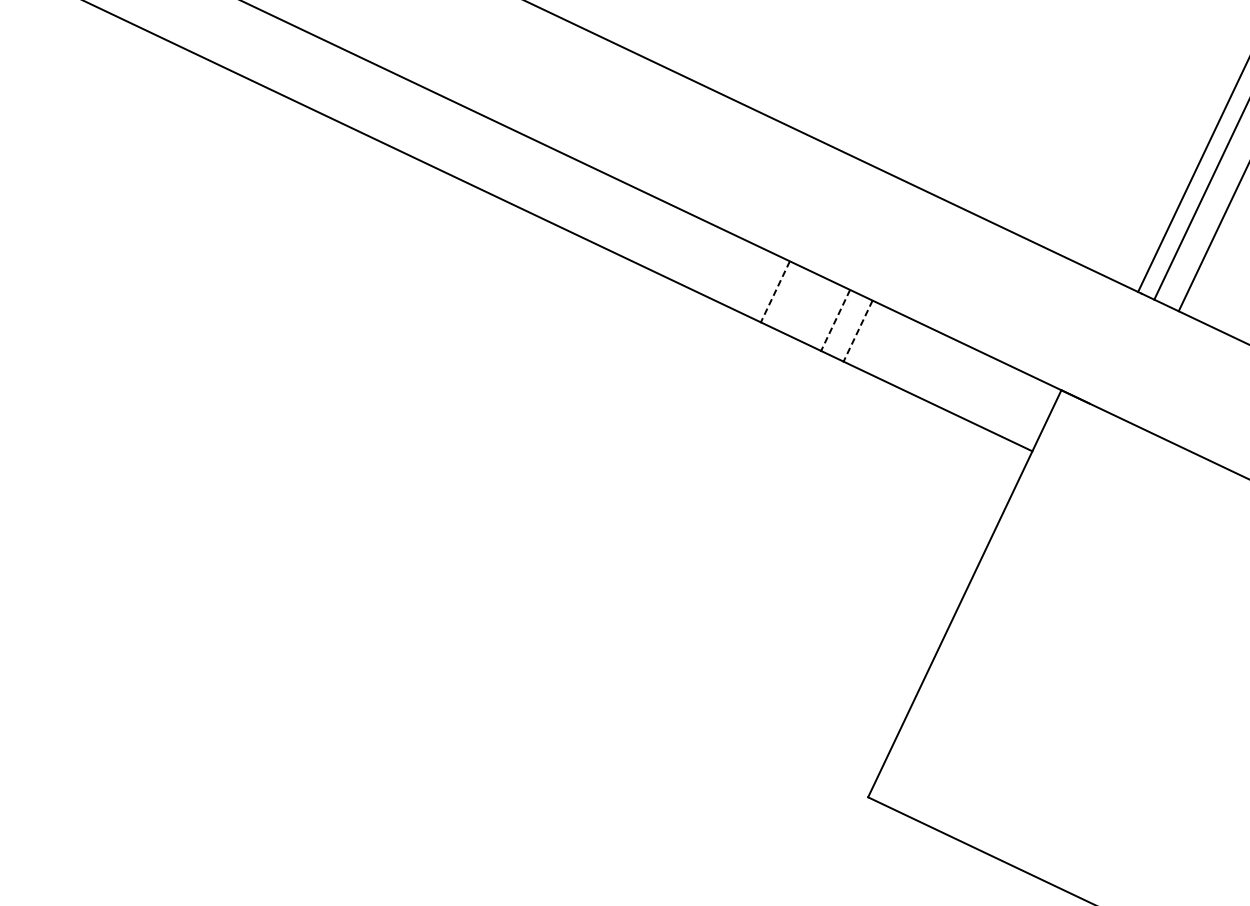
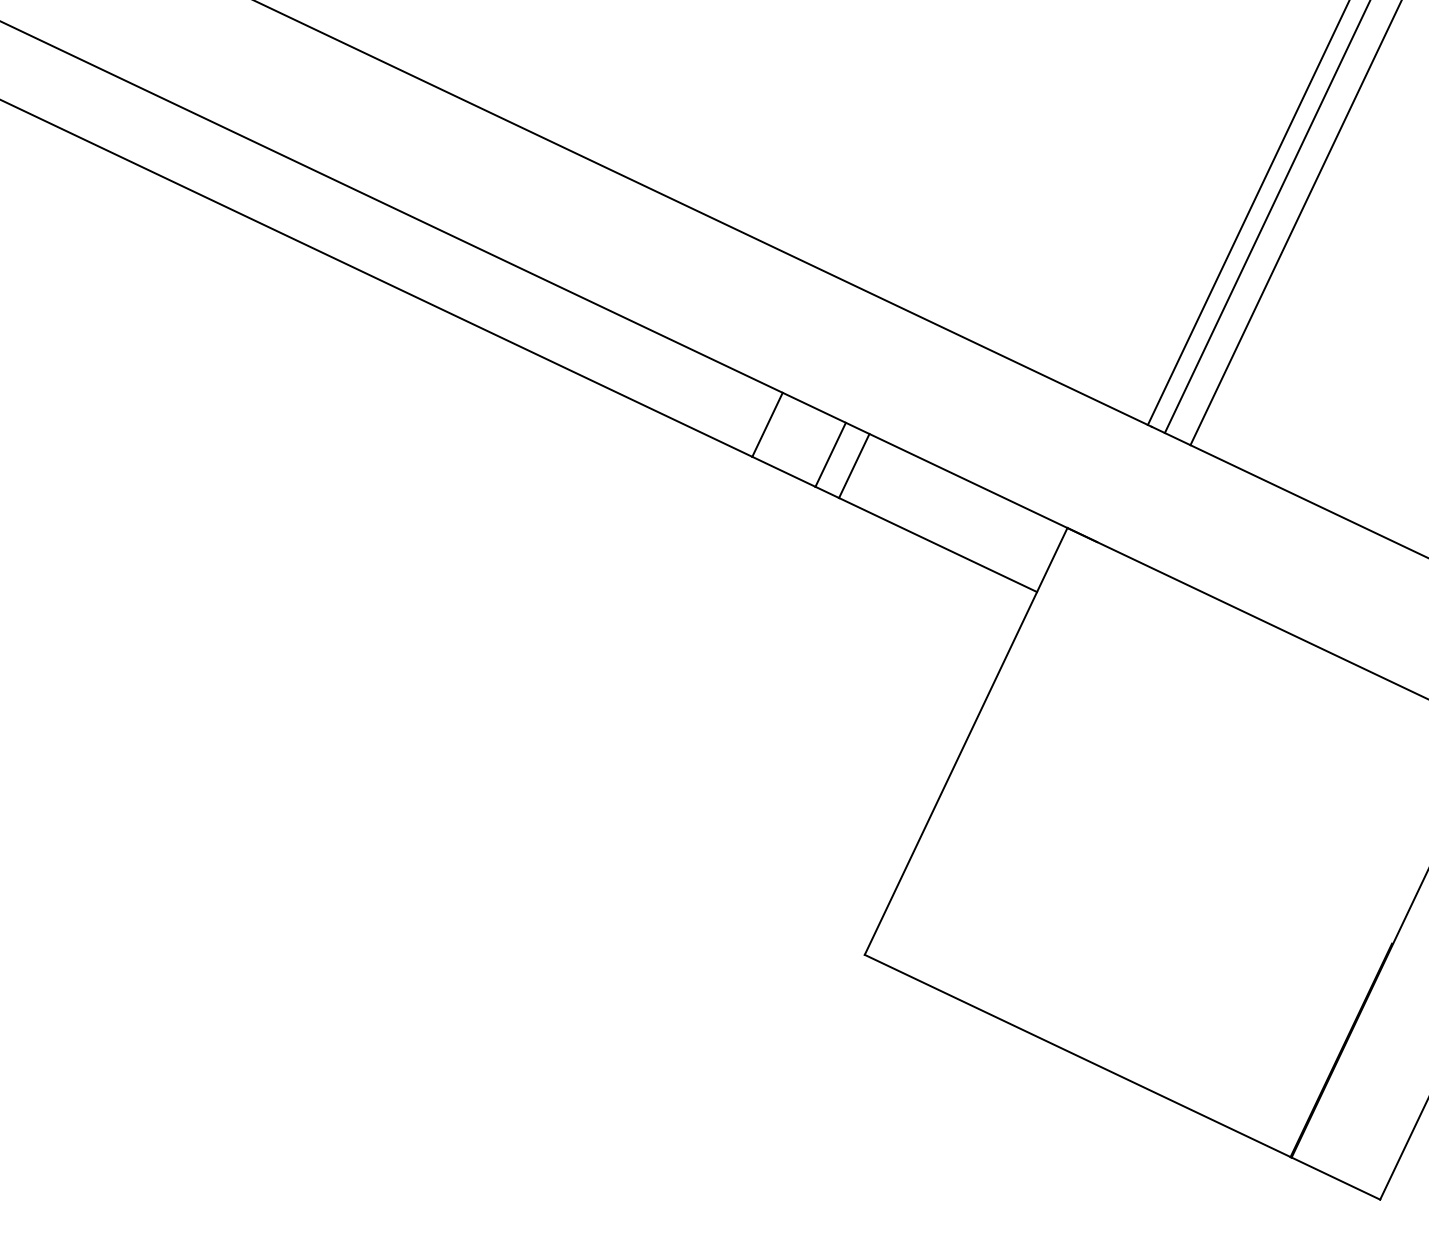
line: (775, 292) -> (767, 425), dashed -> solid
line: (835, 321) -> (830, 455), dashed -> solid
line: (858, 331) -> (854, 466), dashed -> solid

